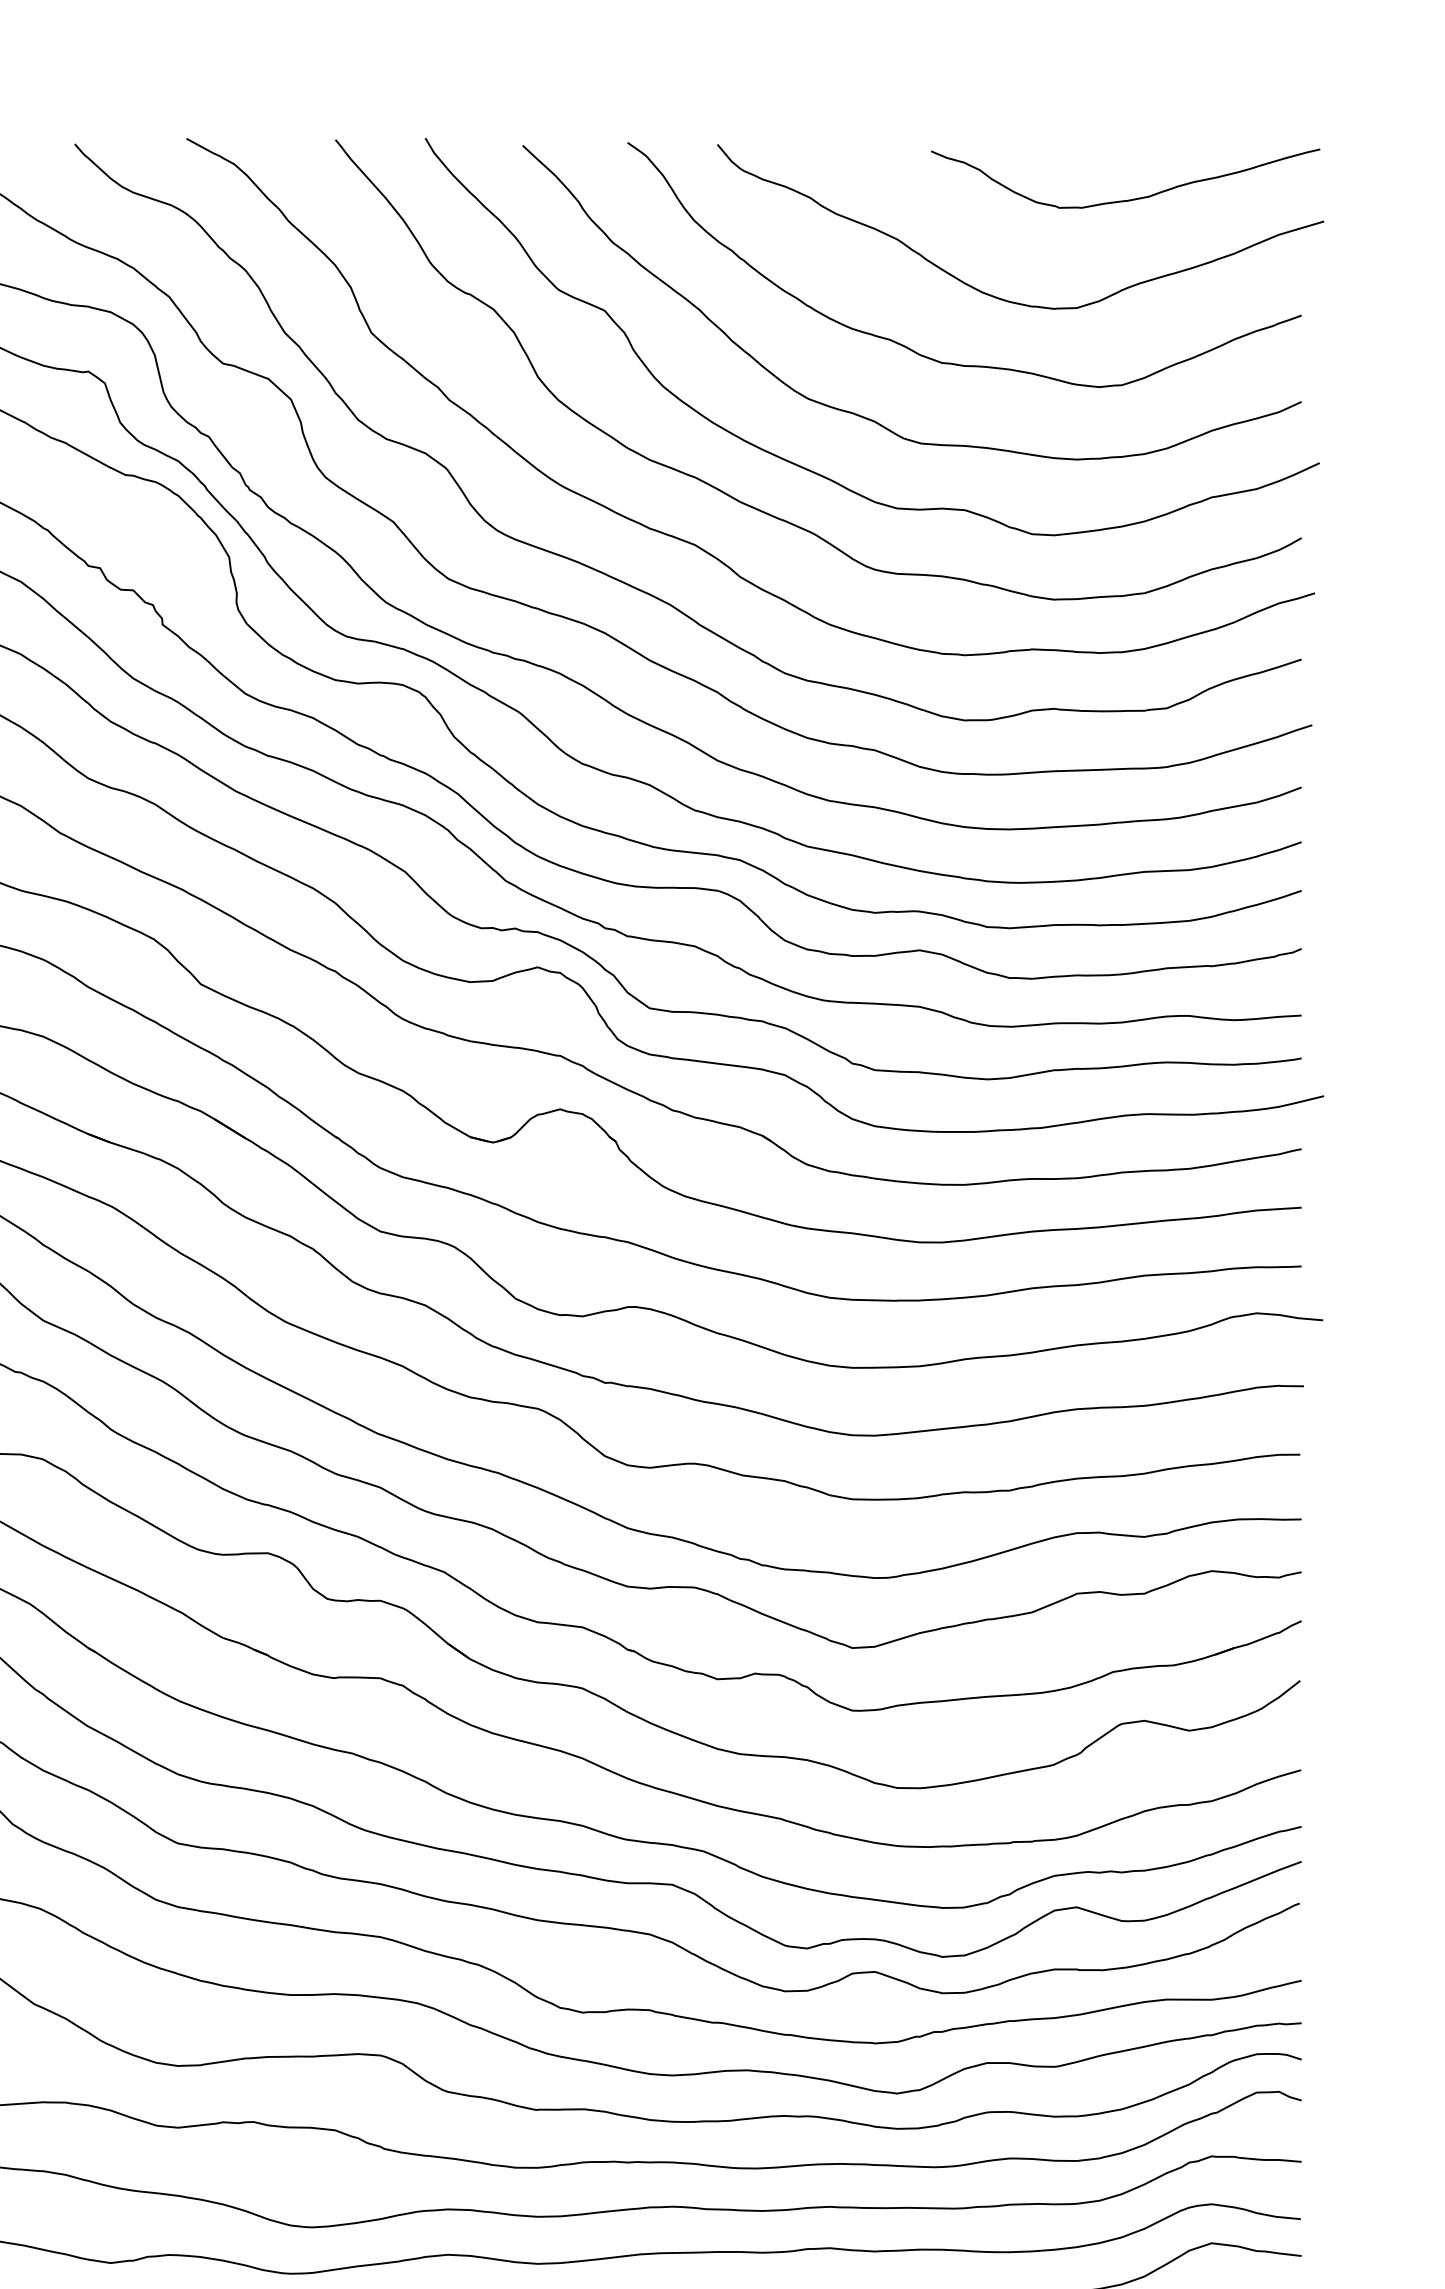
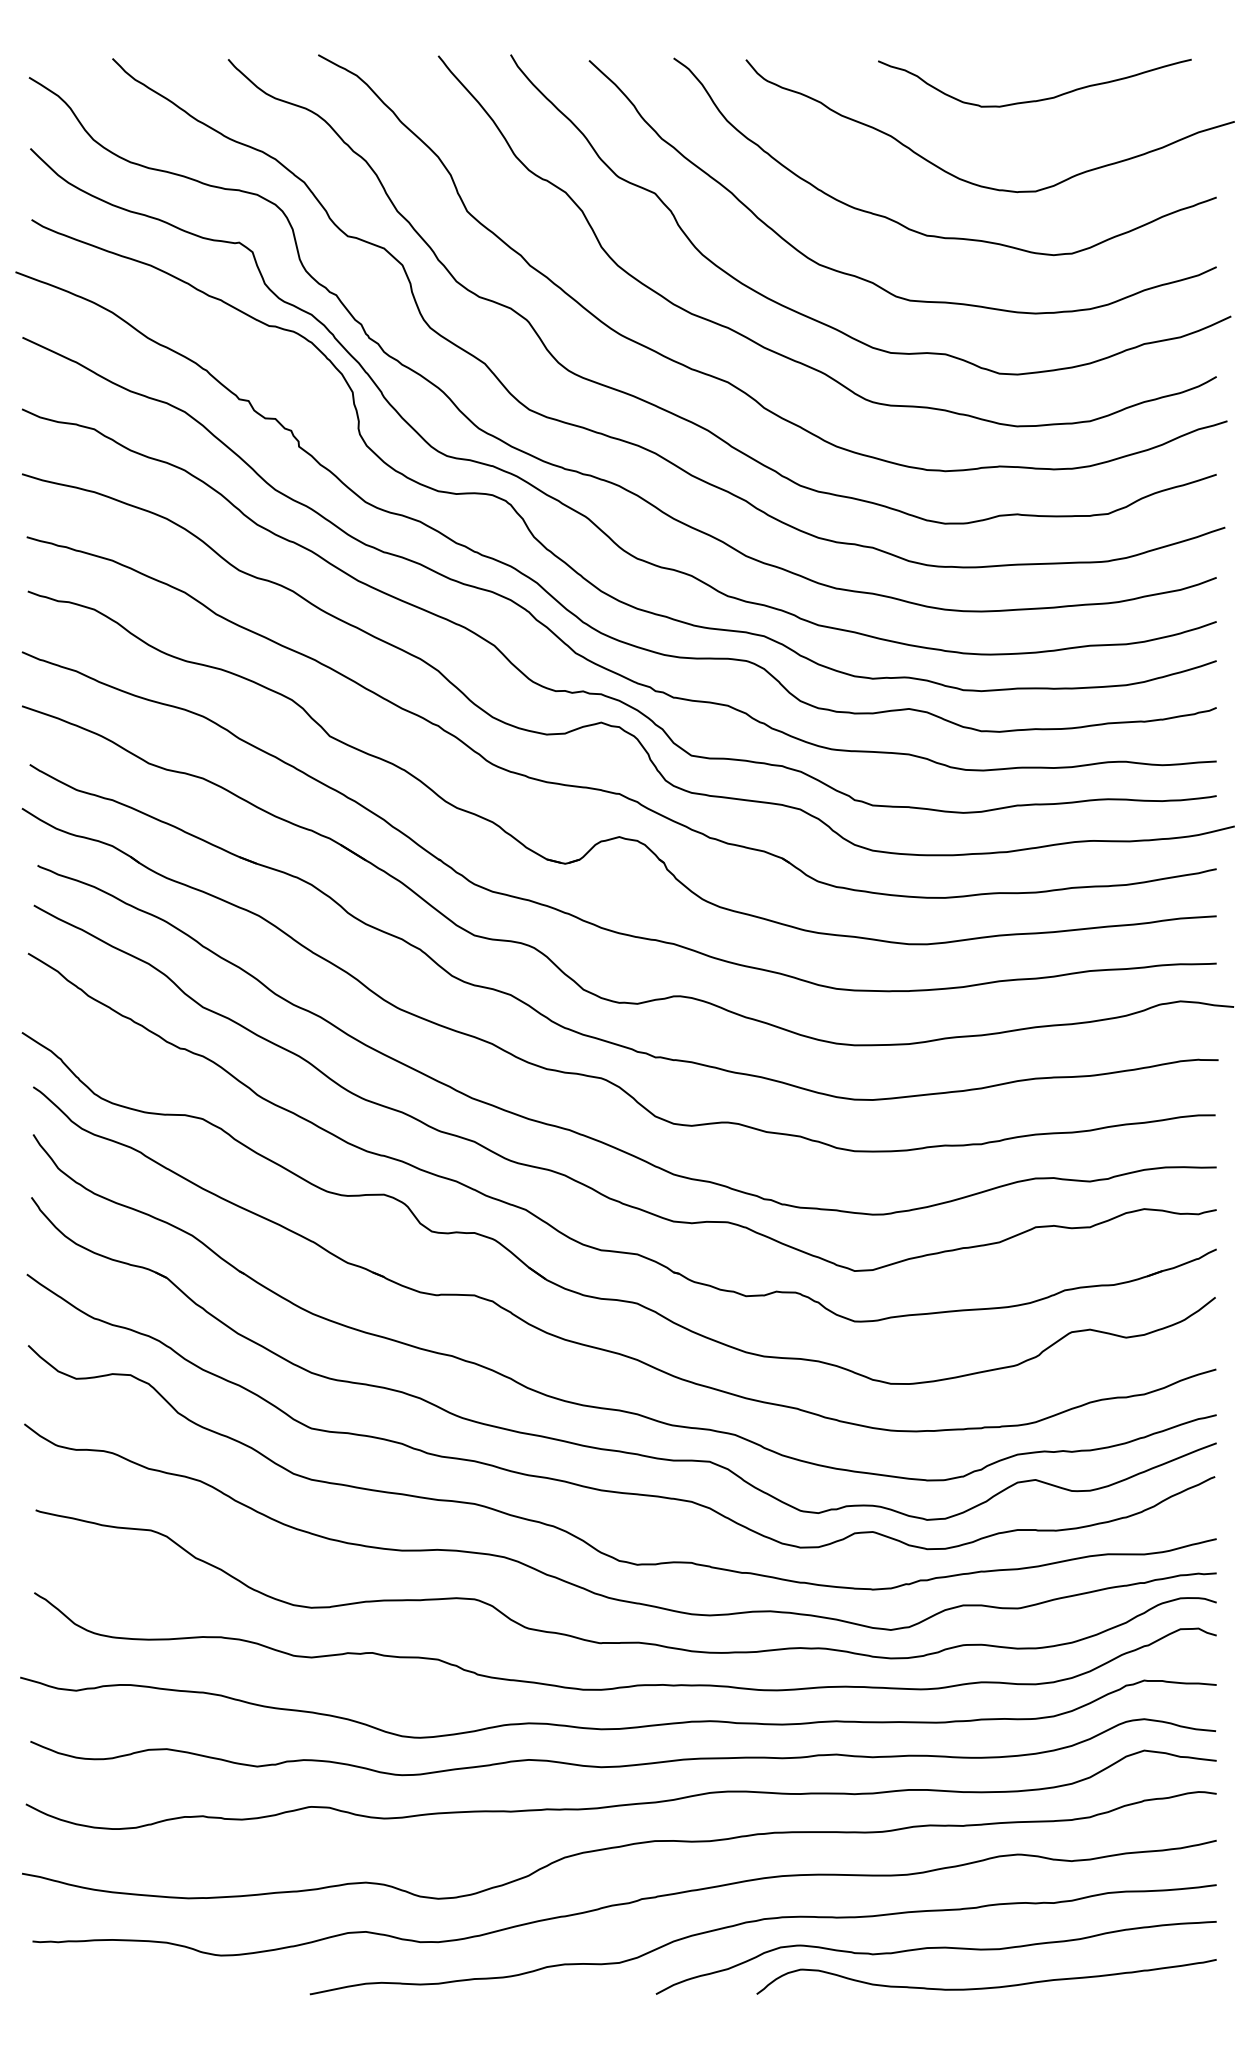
curve: (1130, 198) -> (1038, 99), moved

